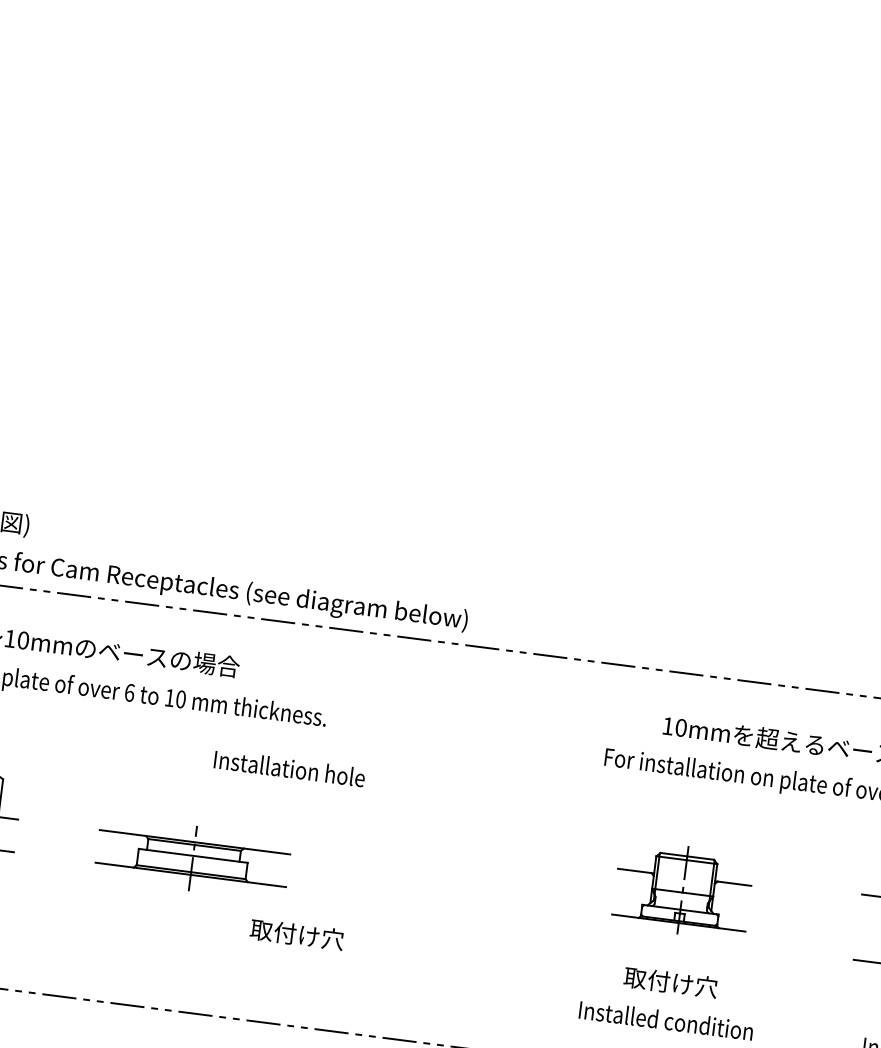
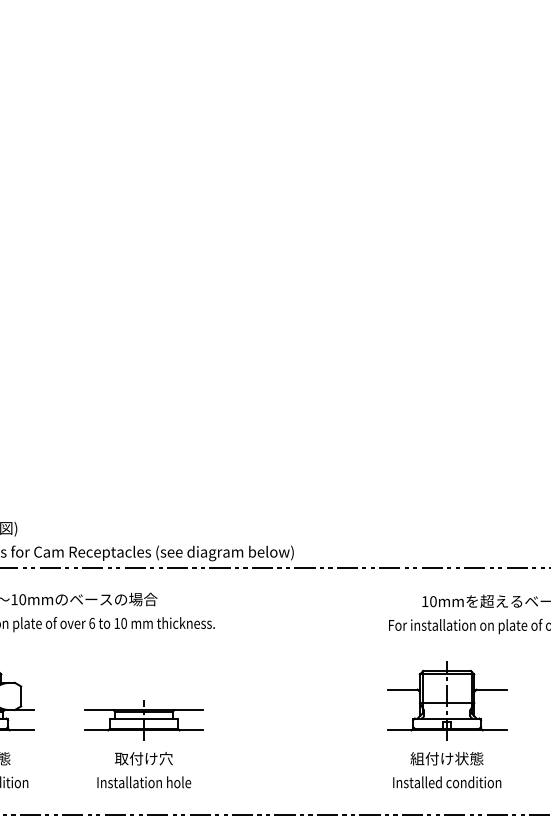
text: (290, 768) -> (144, 782), moved
part: (683, 889) -> (447, 700), size x1.43
text: (296, 934) -> (143, 758), moved
text: (670, 982) -> (446, 758), 取付け穴 -> 組付け状態

